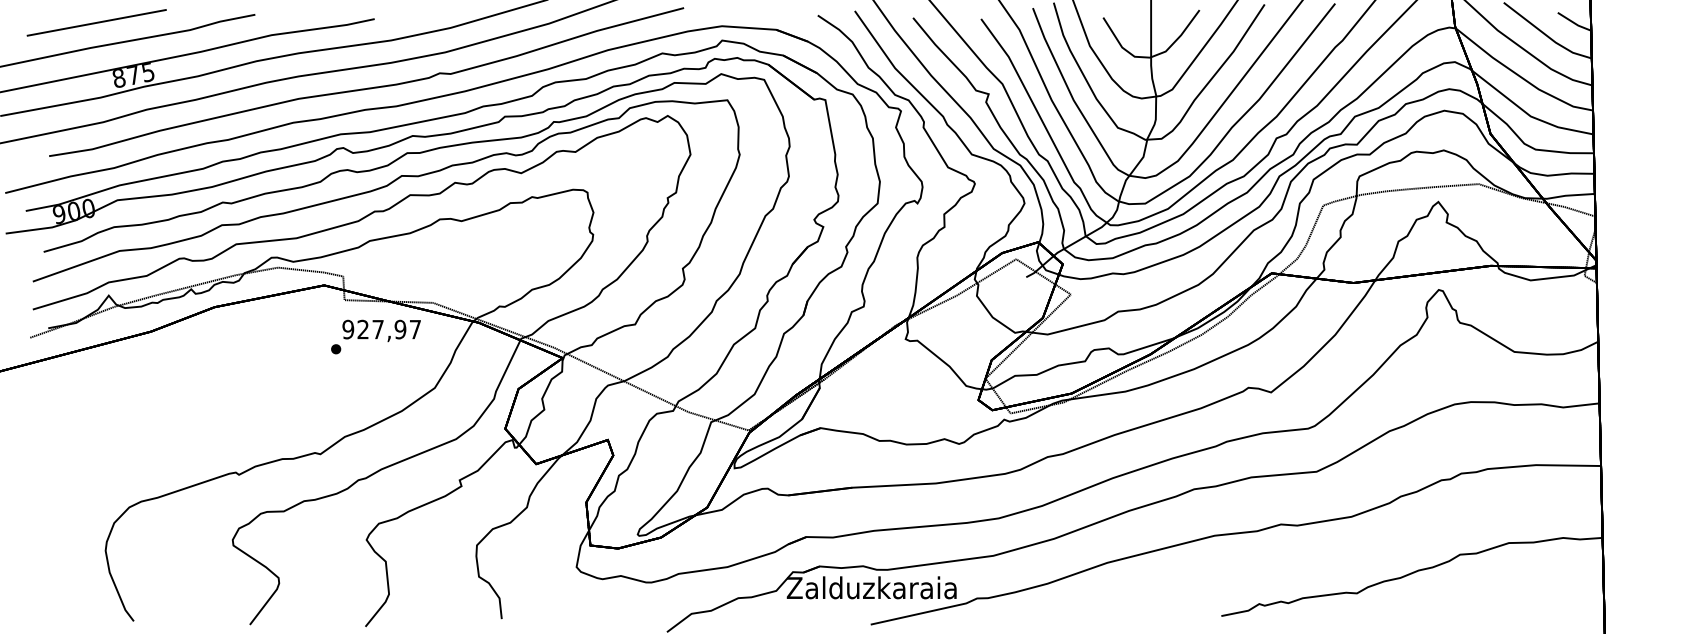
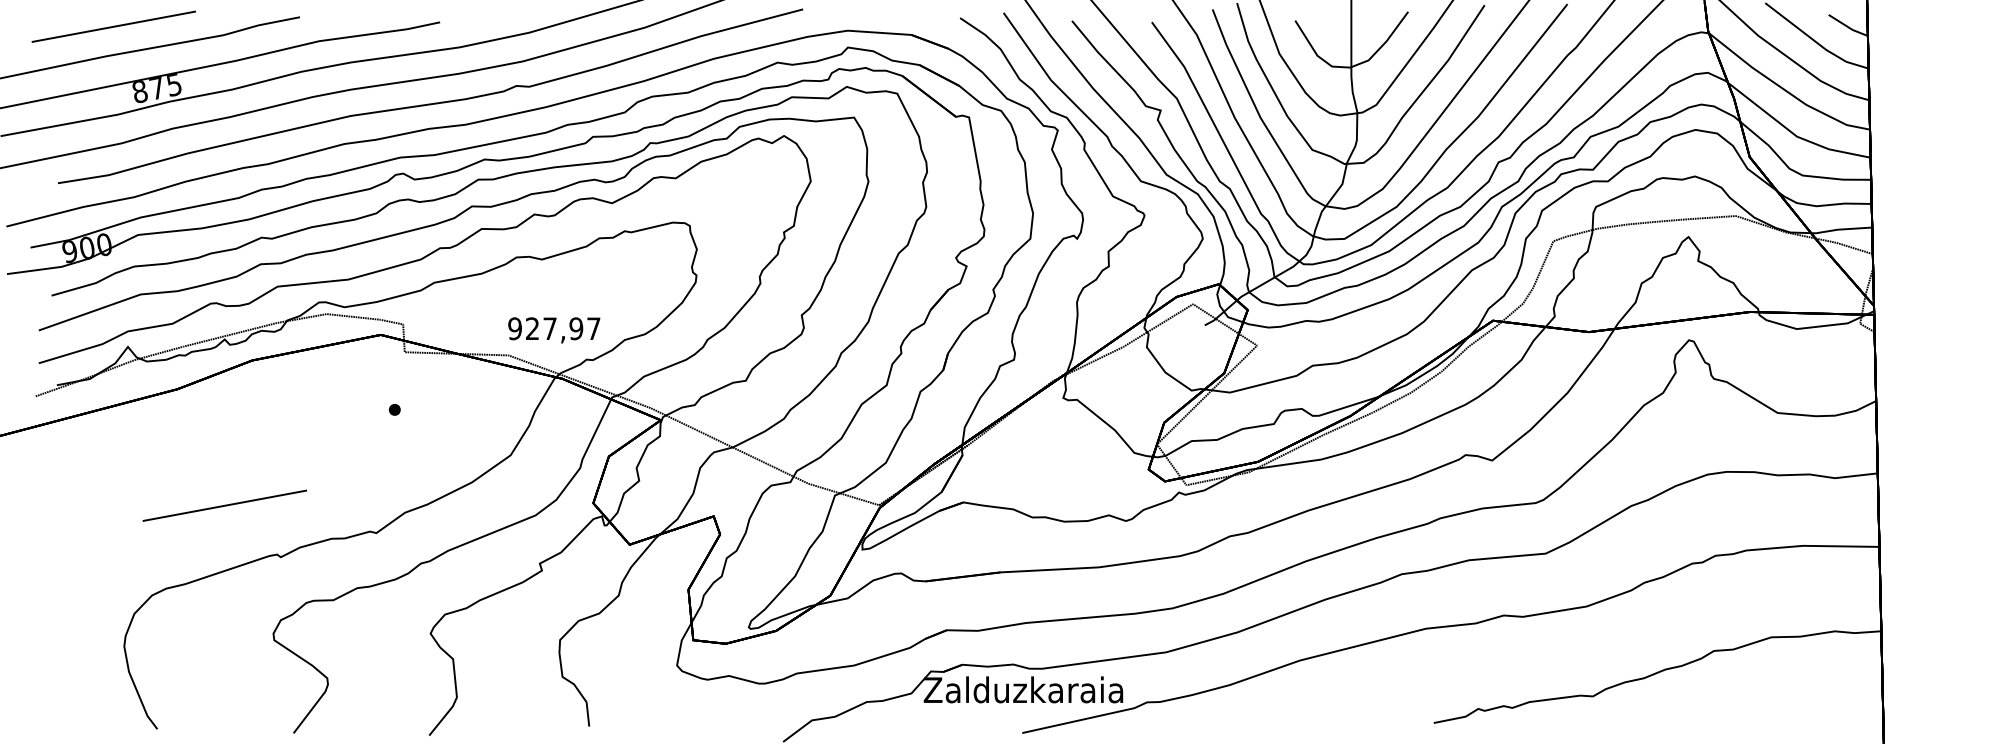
text: (381, 331) -> (554, 330), moved
line: (191, 430) -> (224, 505), added

